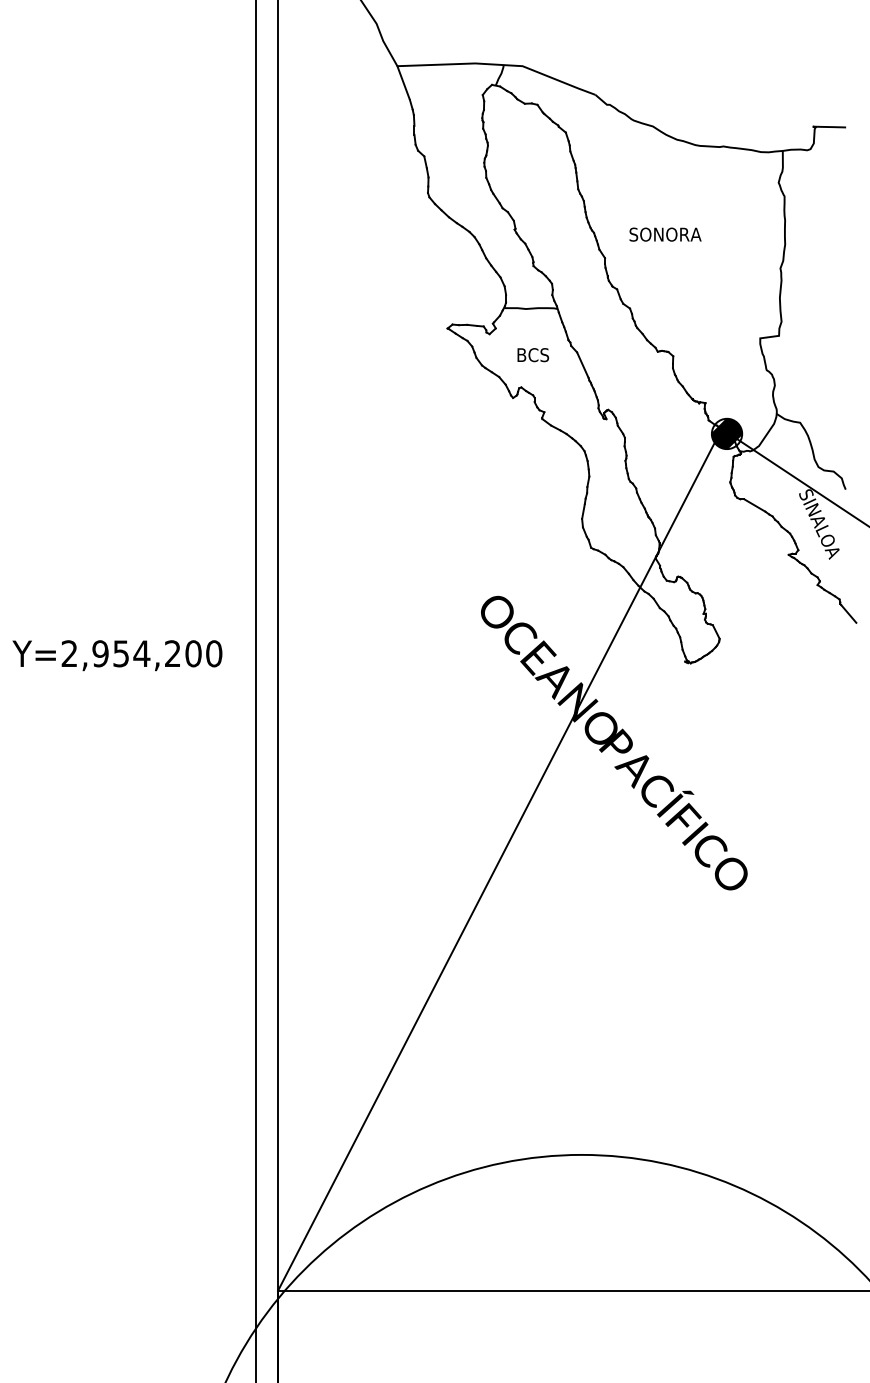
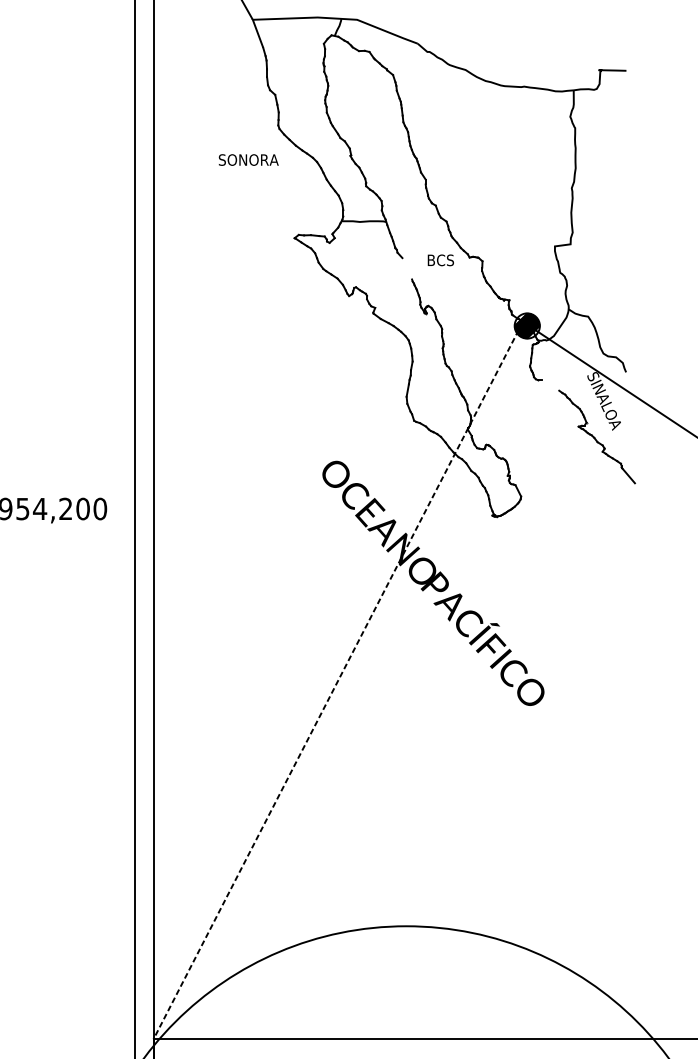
text: (665, 234) -> (248, 159), moved
text: (533, 355) -> (441, 260), moved
line: (582, 365) -> (406, 269), removed
line: (754, 505) -> (550, 385), removed
line: (499, 859) -> (337, 680), solid -> dashed

